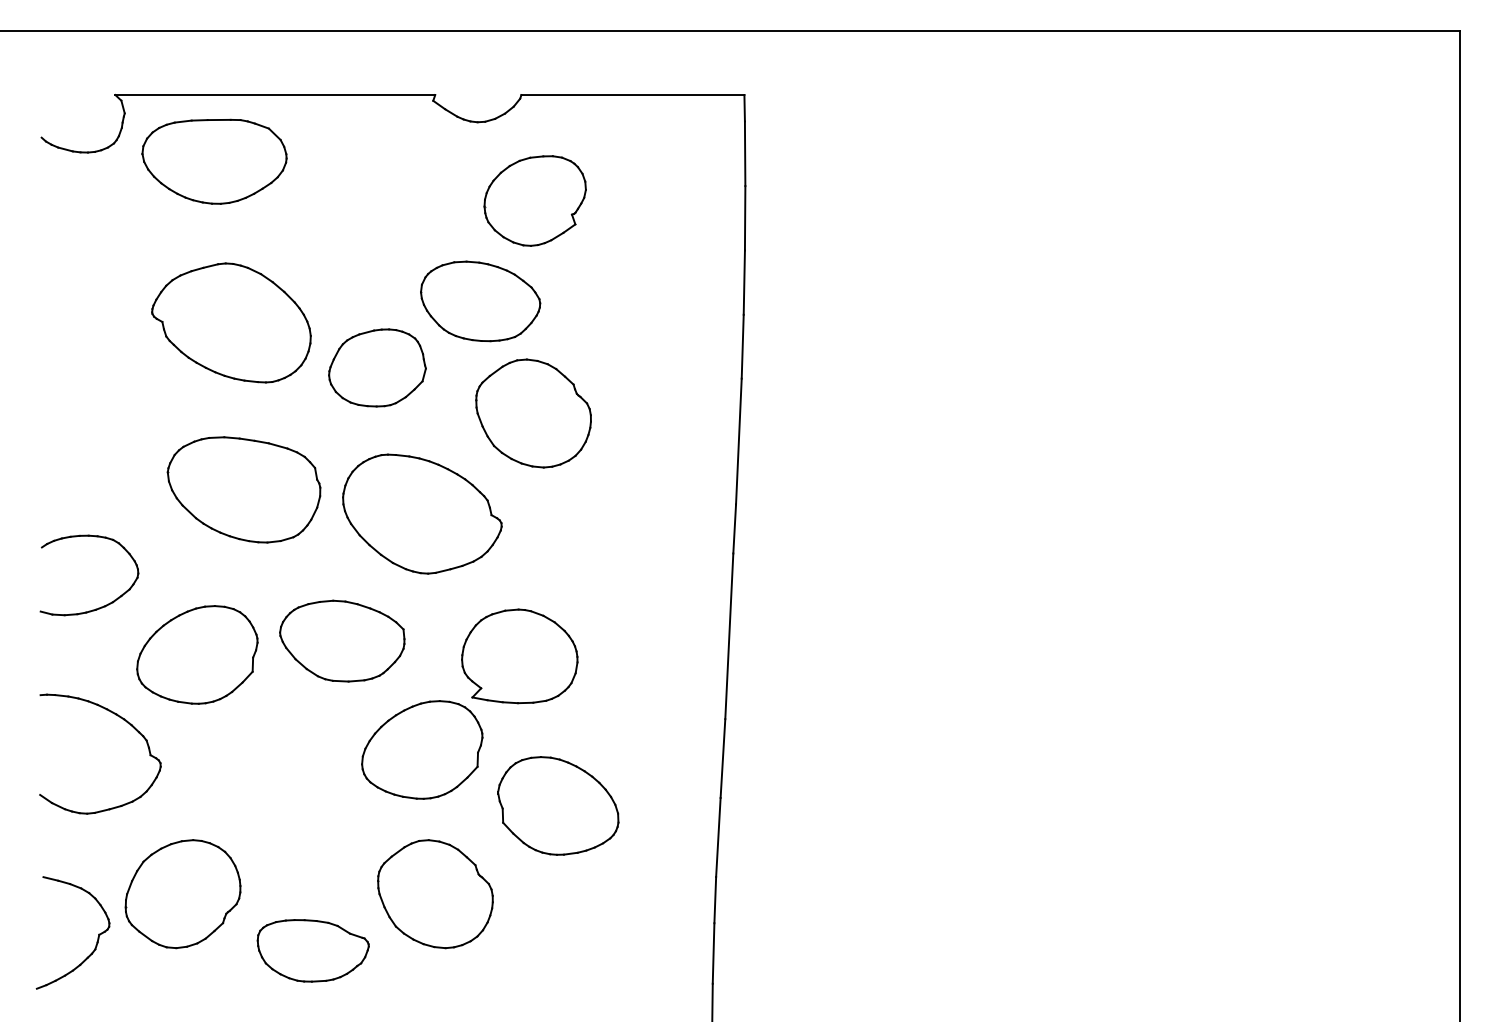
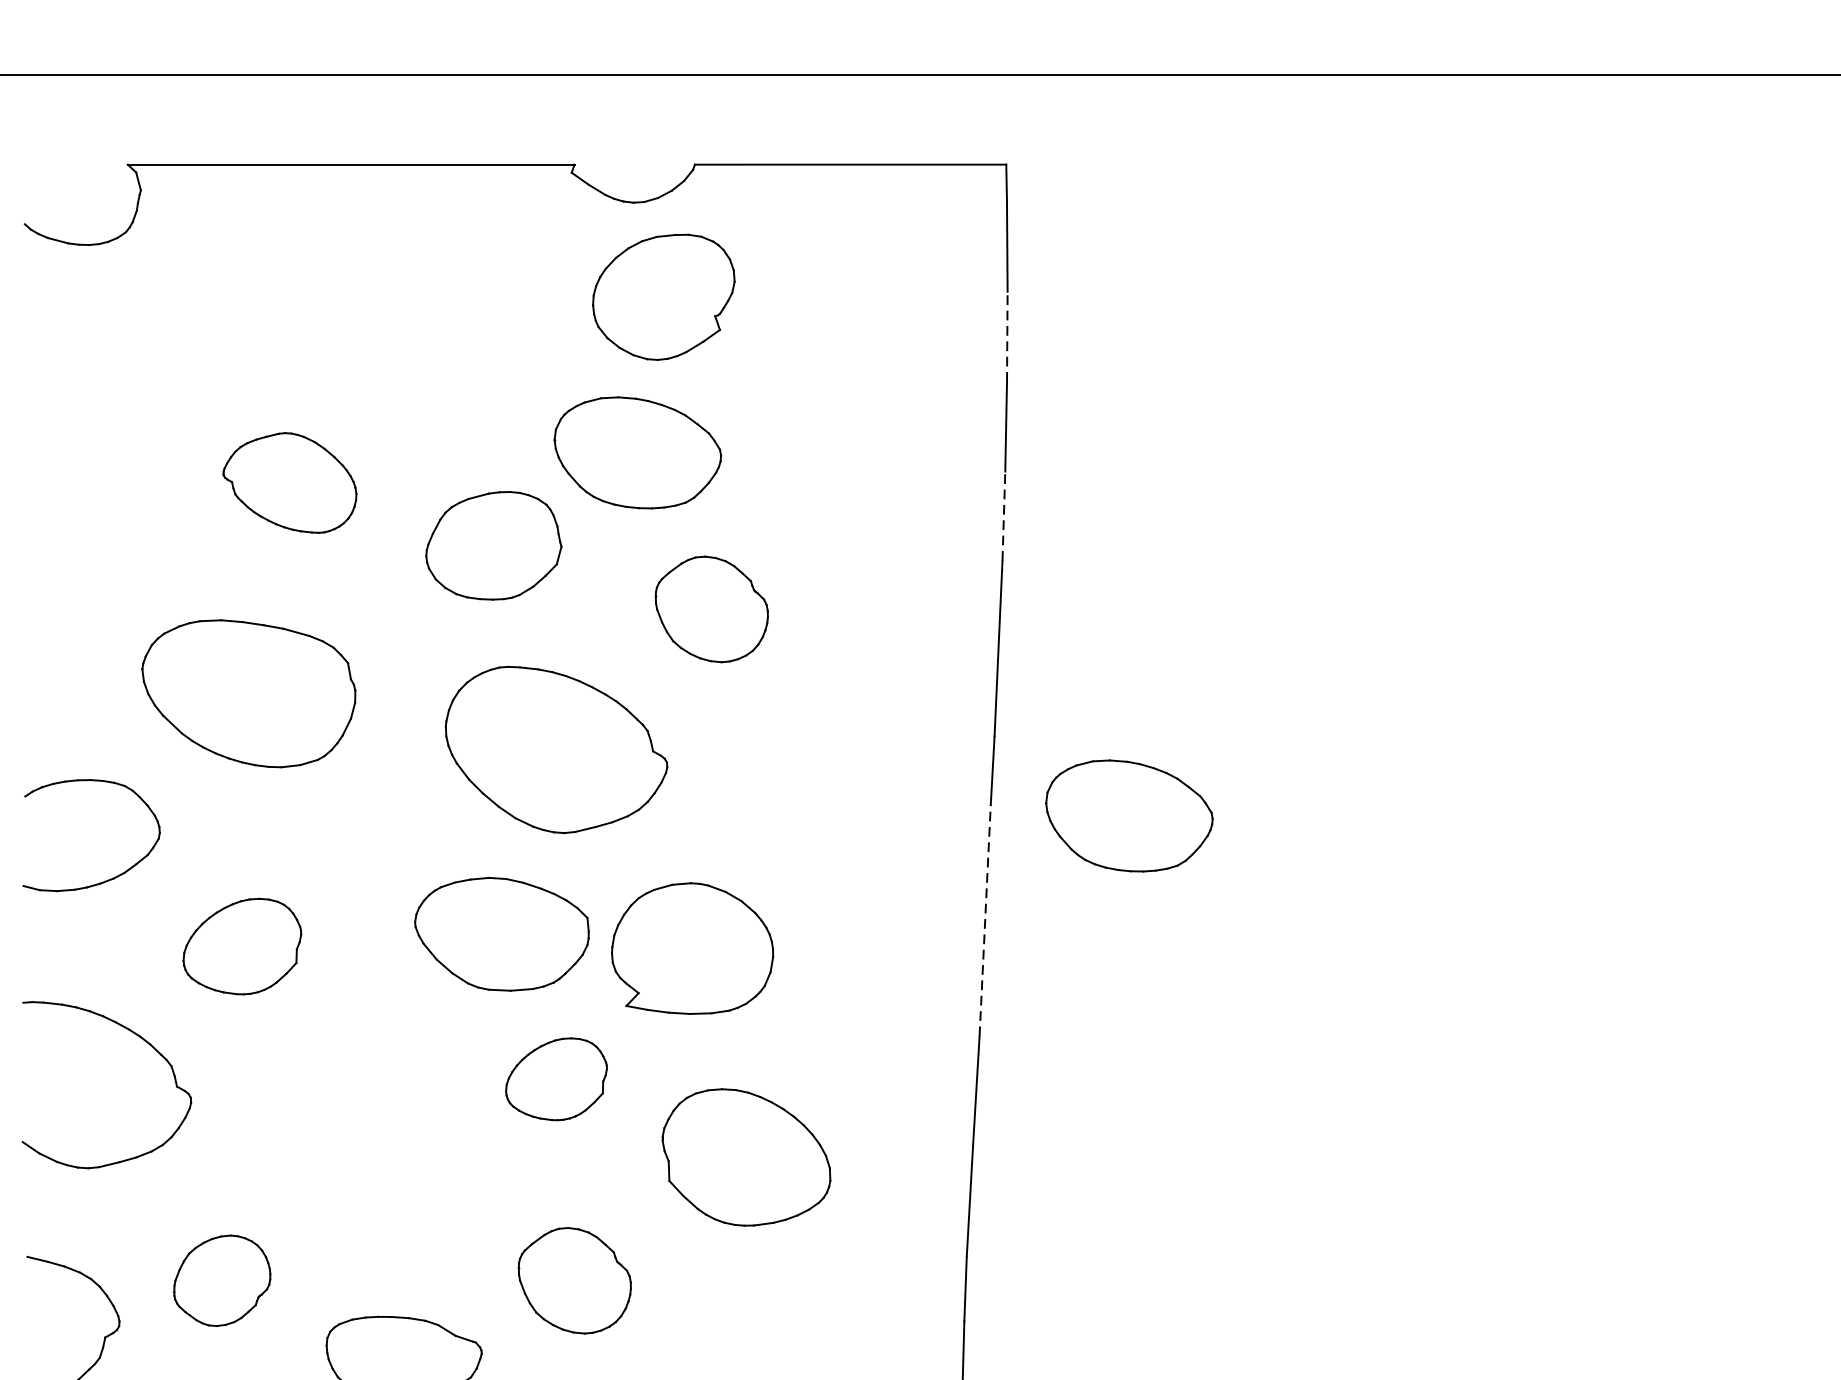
part: (214, 161) -> (266, 257), removed
part: (534, 200) -> (662, 296), moved
line: (745, 217) -> (1007, 335), solid -> dashed
part: (231, 322) -> (289, 482), size x0.6
line: (742, 346) -> (1003, 515), solid -> dashed
part: (533, 413) -> (711, 609), size x0.7
part: (243, 489) -> (248, 693), moved
part: (832, 561) -> (1129, 816), added
line: (729, 636) -> (985, 920), solid -> dashed
part: (342, 640) -> (502, 933), moved
part: (197, 654) -> (242, 945), size x0.7
part: (422, 749) -> (556, 1078), size x0.6
part: (182, 894) -> (221, 1281), size x0.6
part: (435, 894) -> (574, 1281), size x0.7

